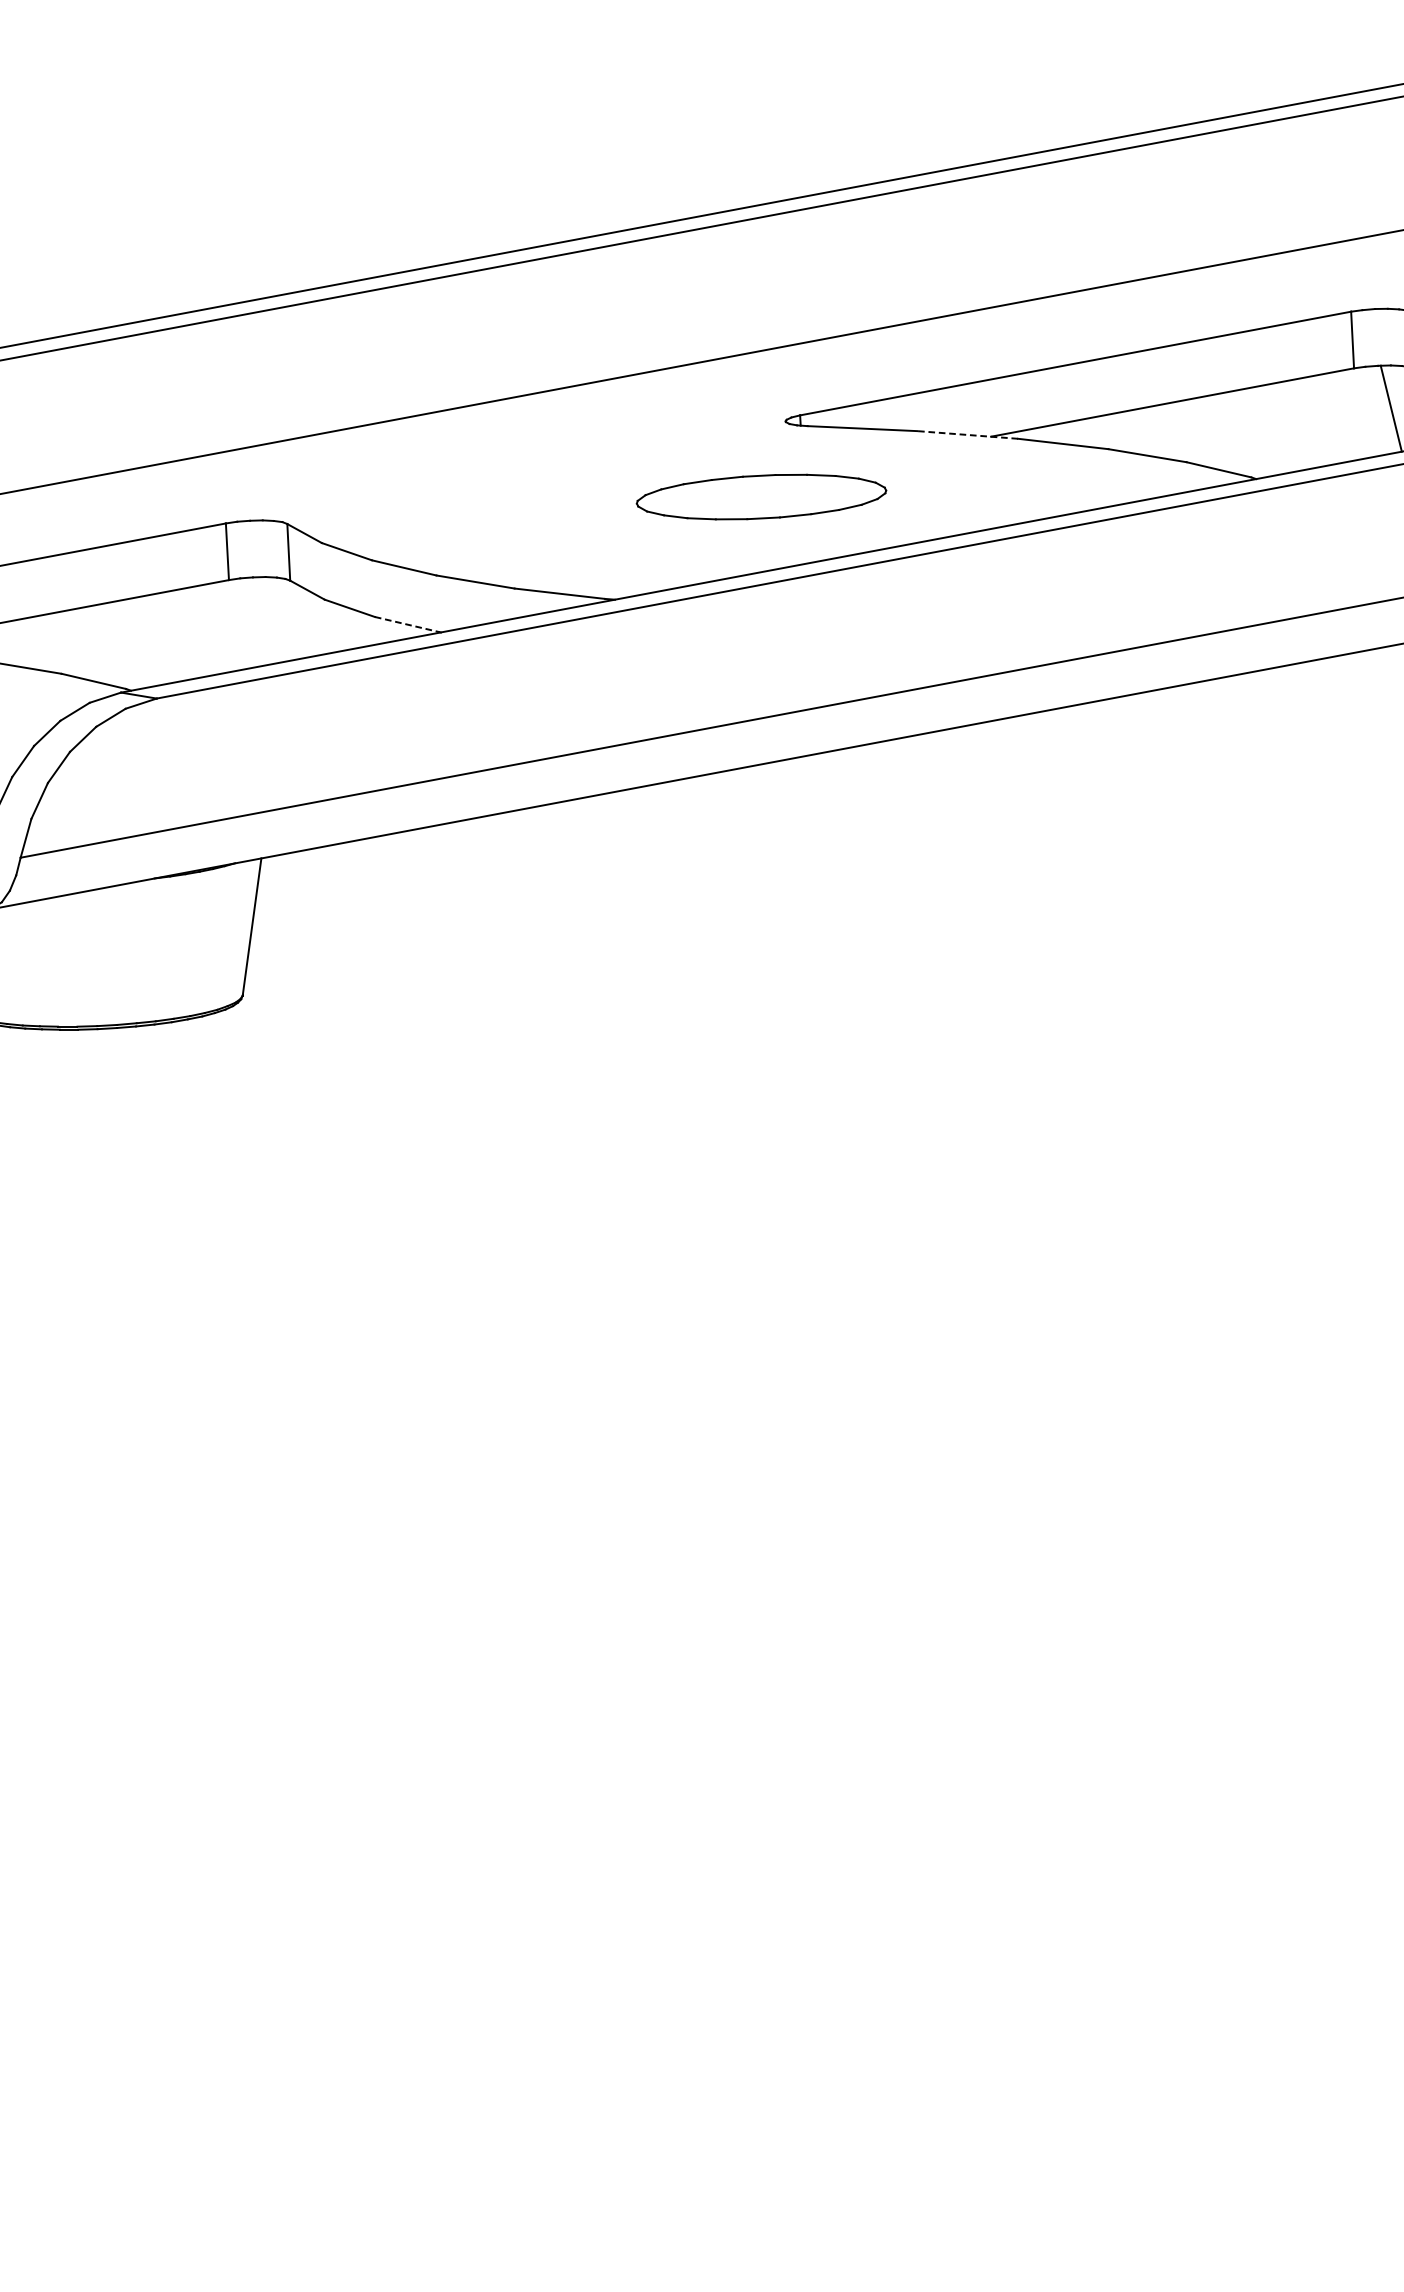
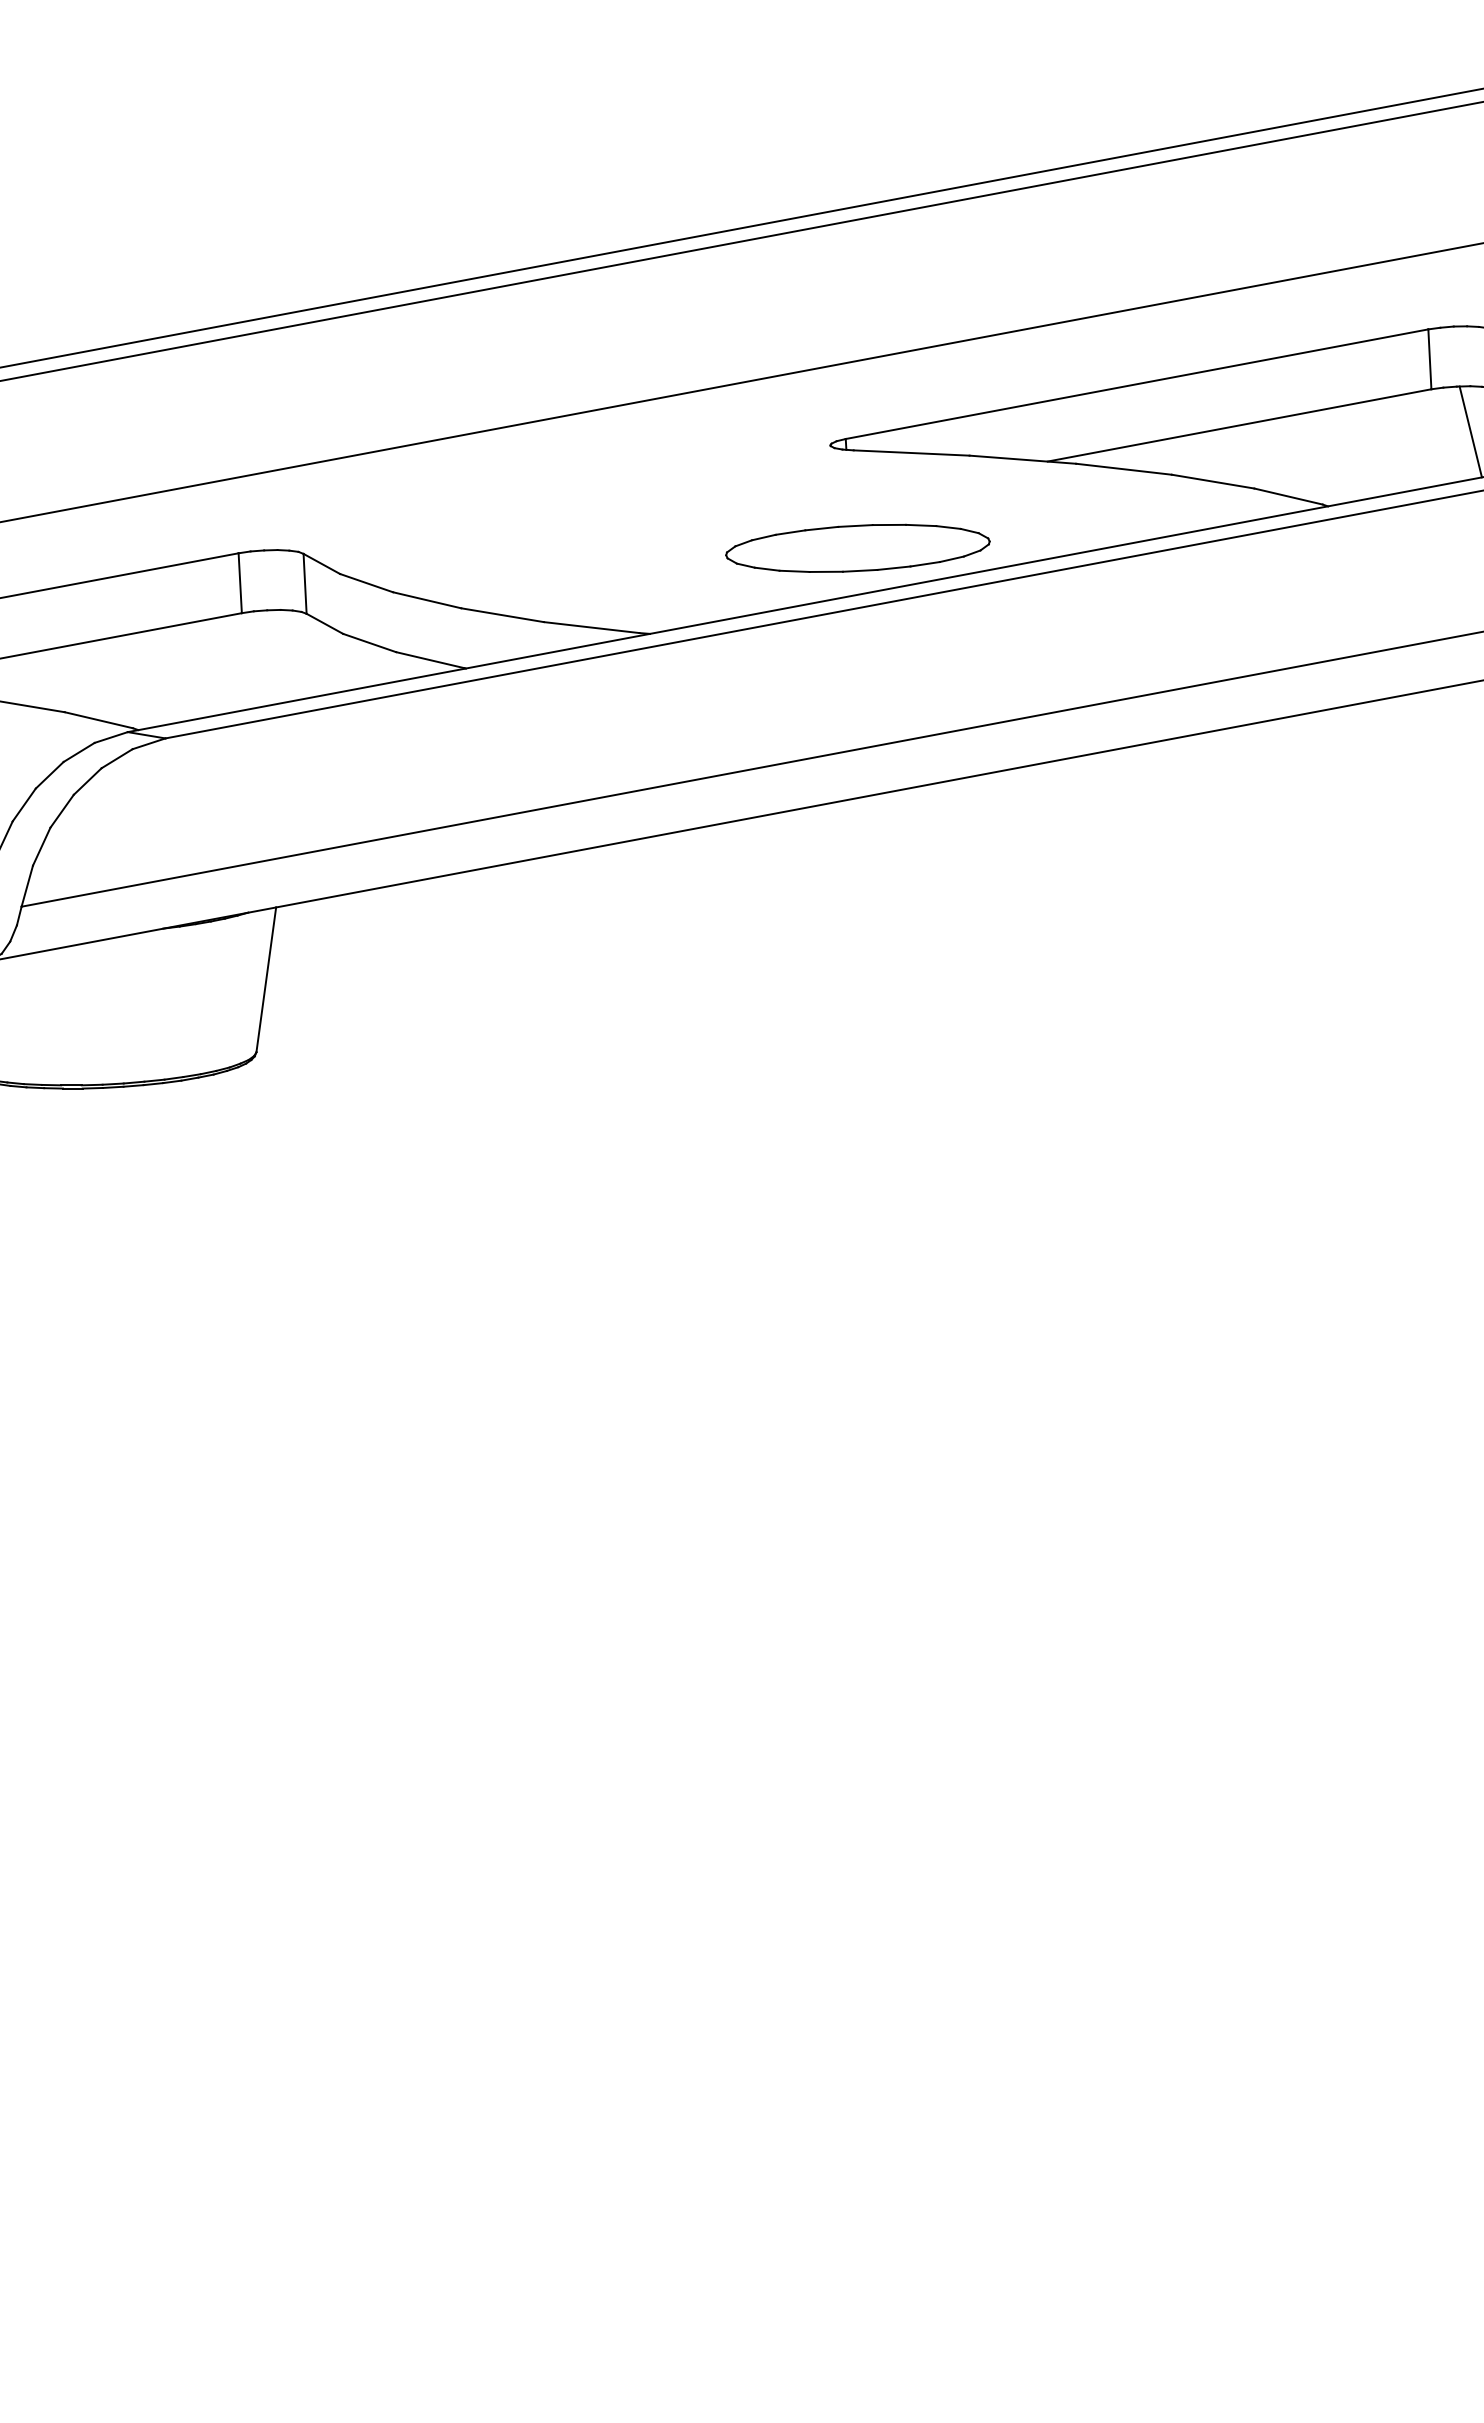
line: (967, 434) -> (1022, 459), dashed -> solid
part: (761, 496) -> (857, 547), moved
line: (407, 624) -> (430, 660), dashed -> solid

